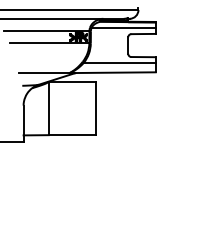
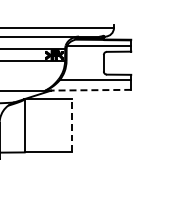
line: (113, 72) -> (89, 90), solid -> dashed
line: (95, 108) -> (71, 125), solid -> dashed

